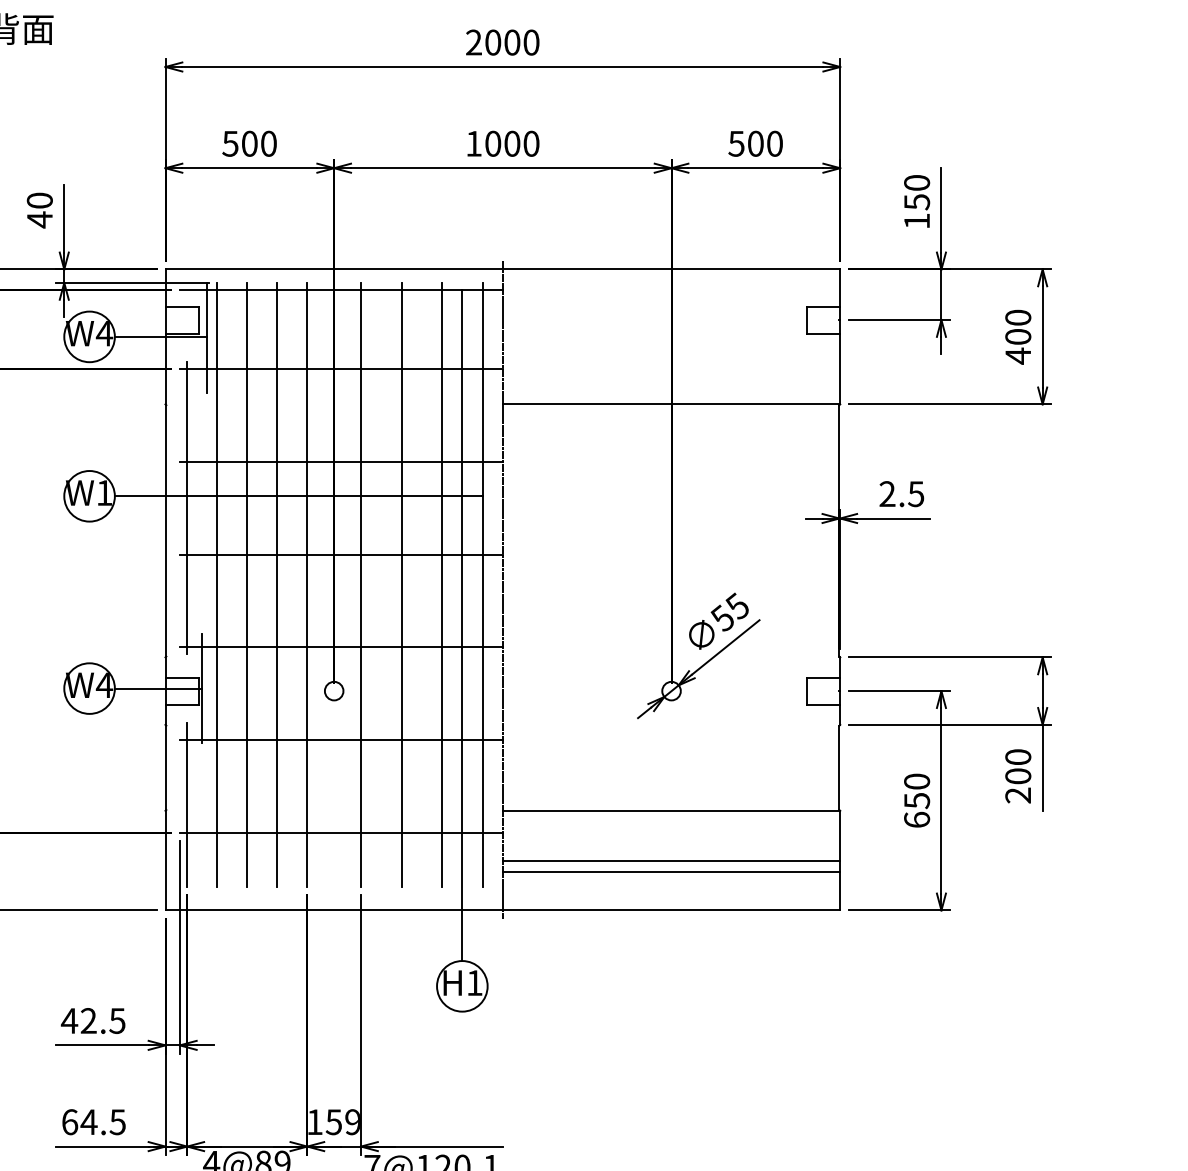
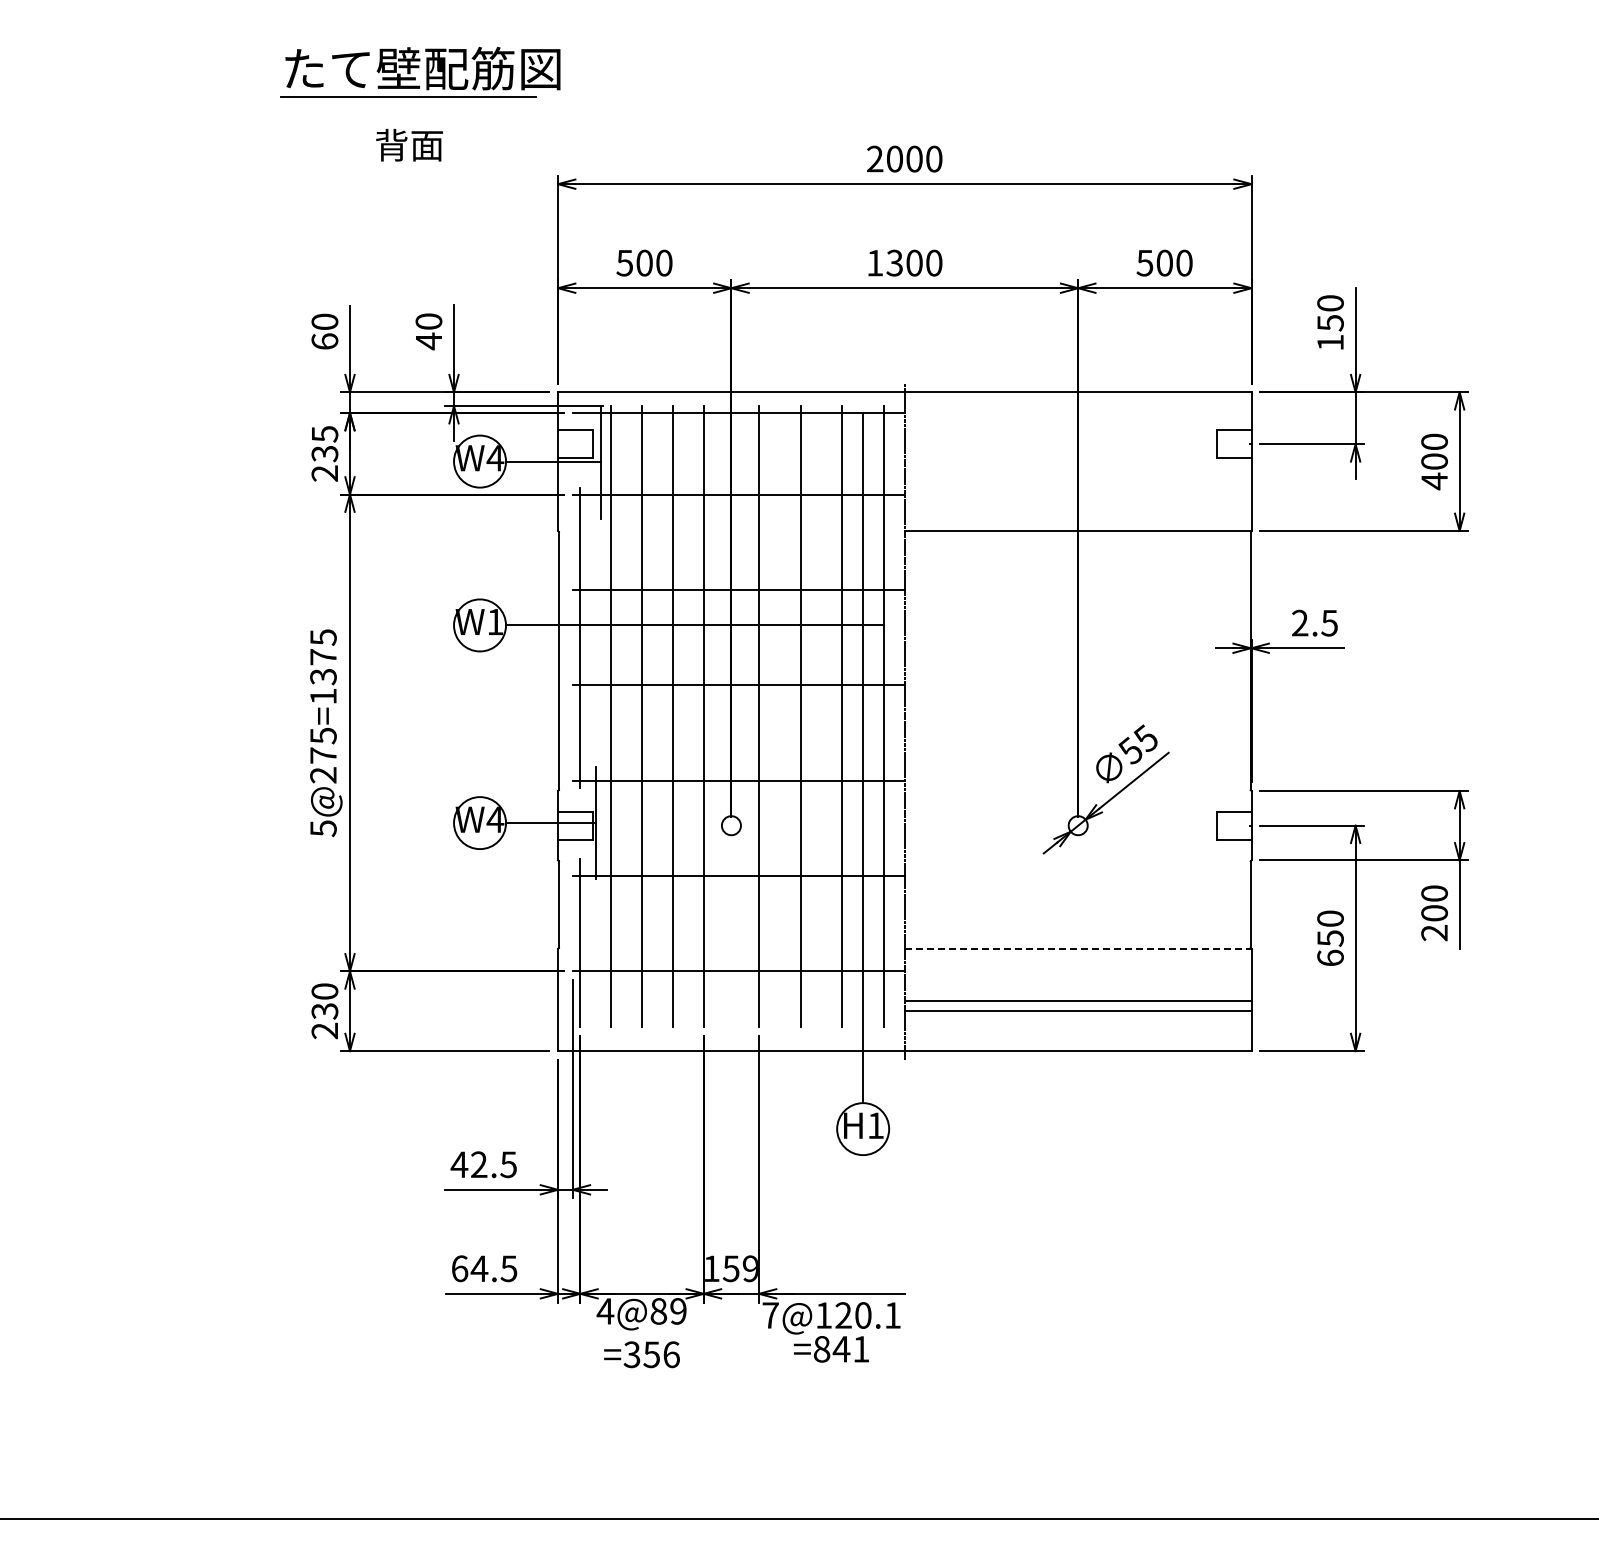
text: (492, 143) -> (894, 262), 1000 -> 1300
line: (671, 810) -> (1078, 948), solid -> dashed

